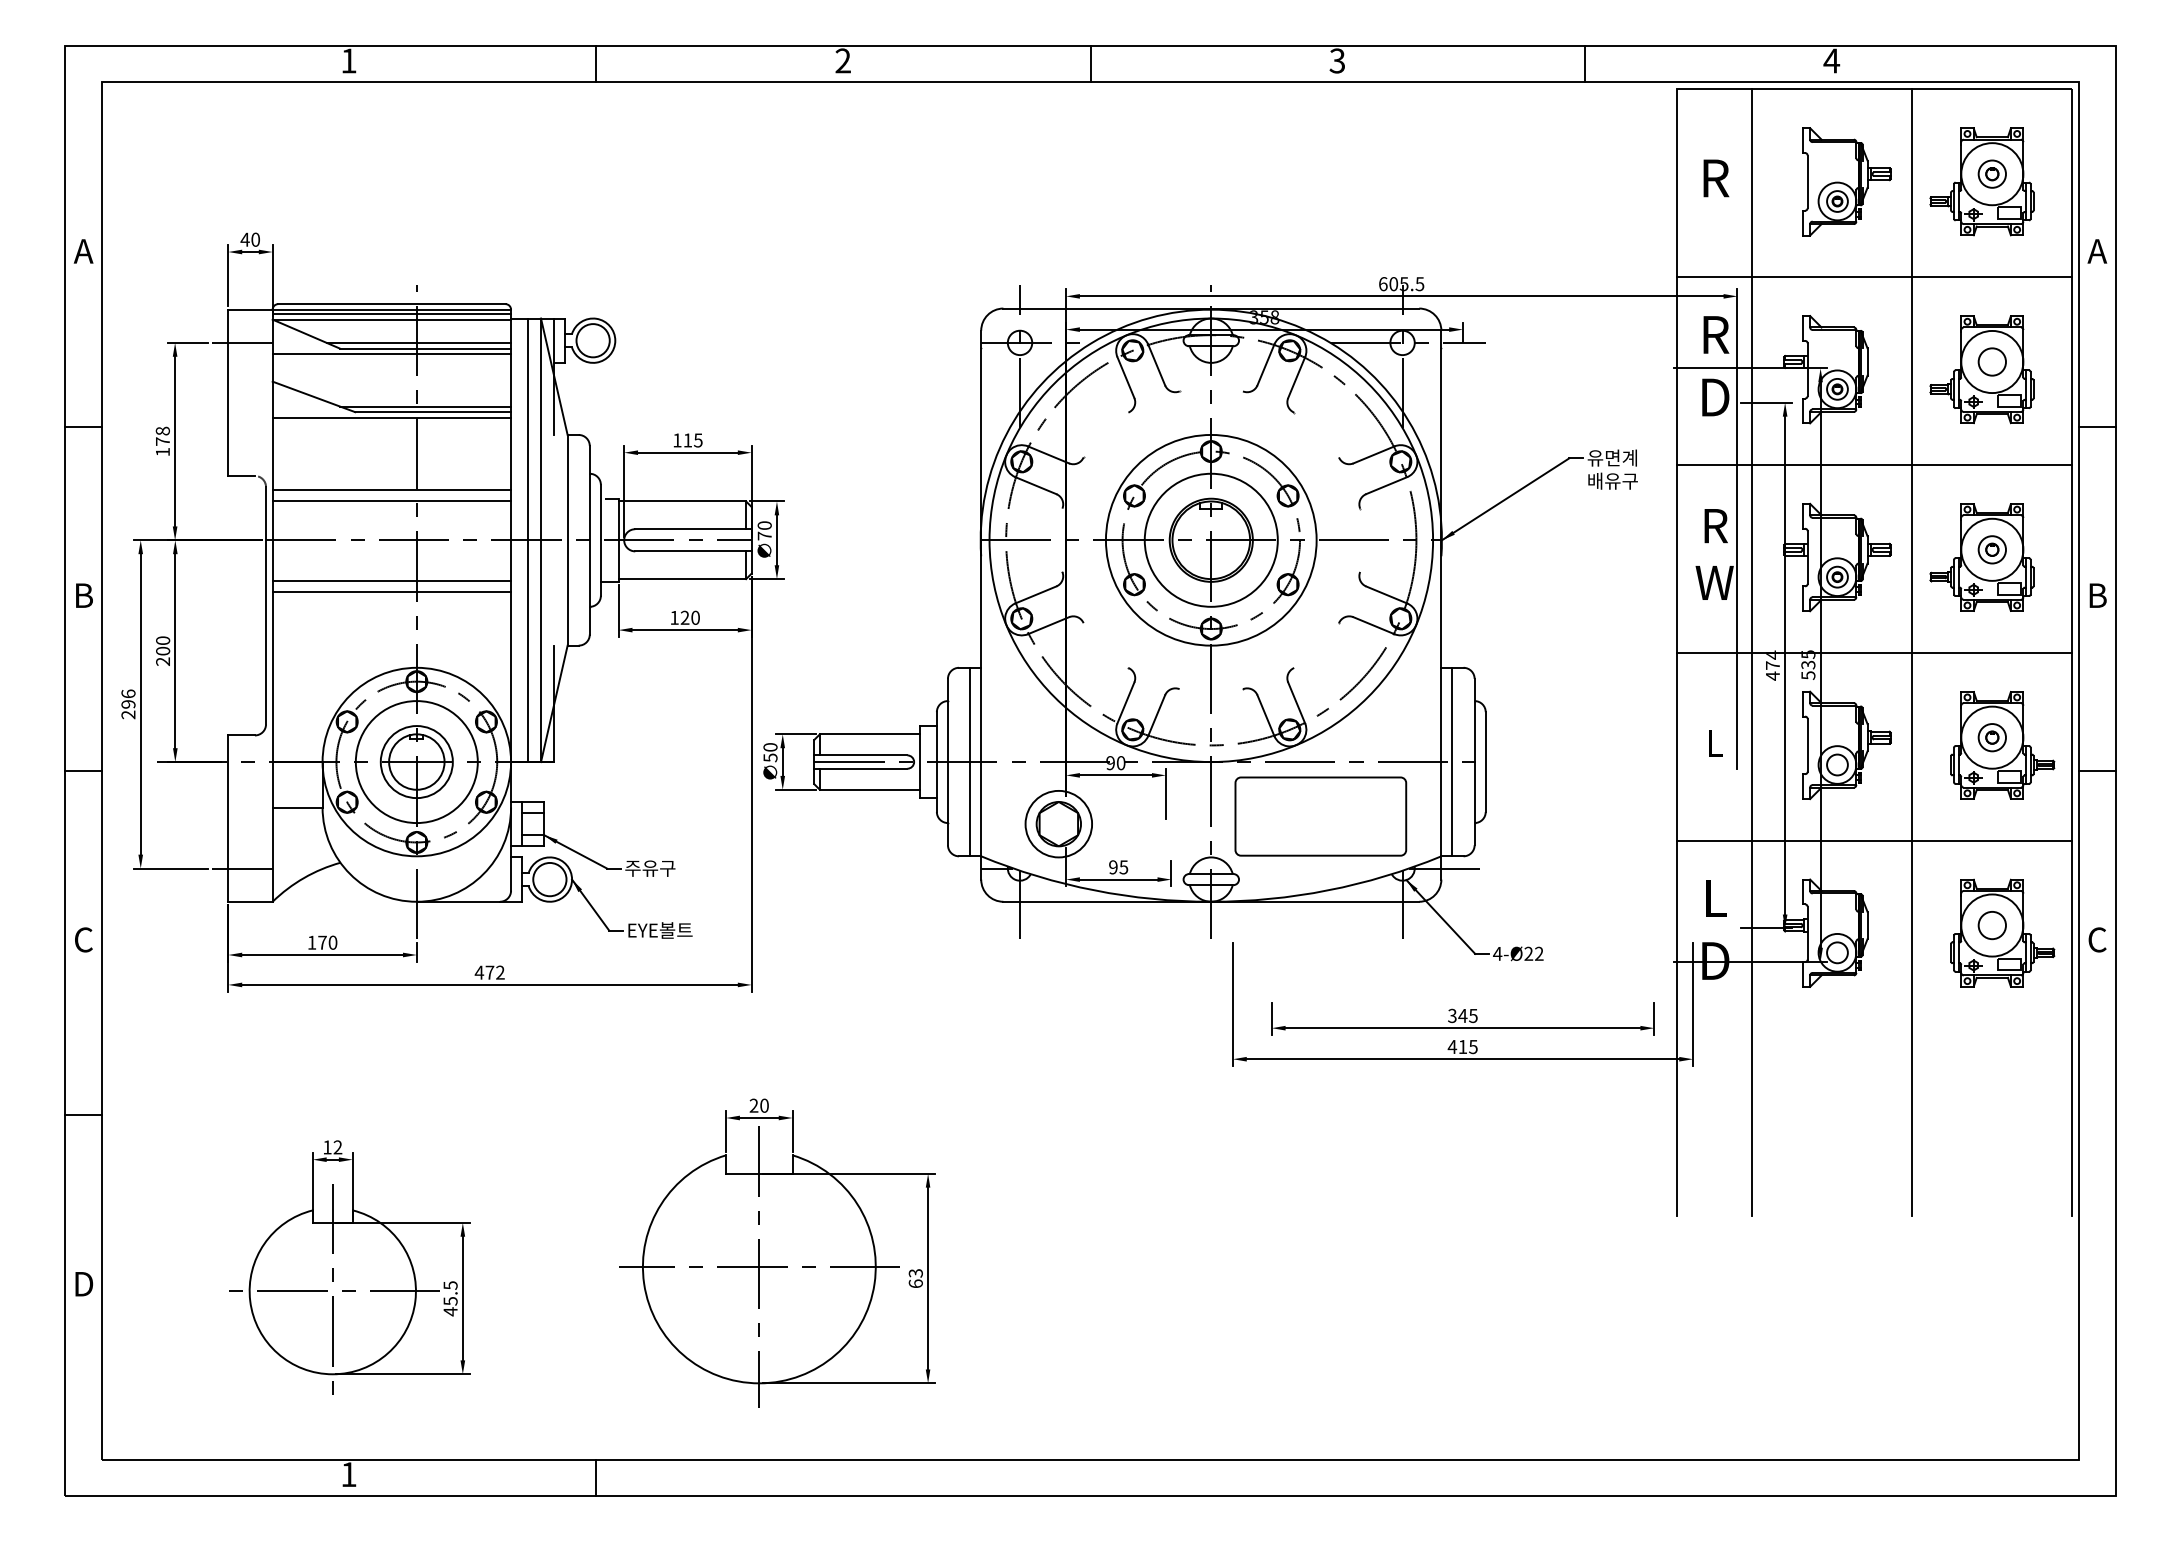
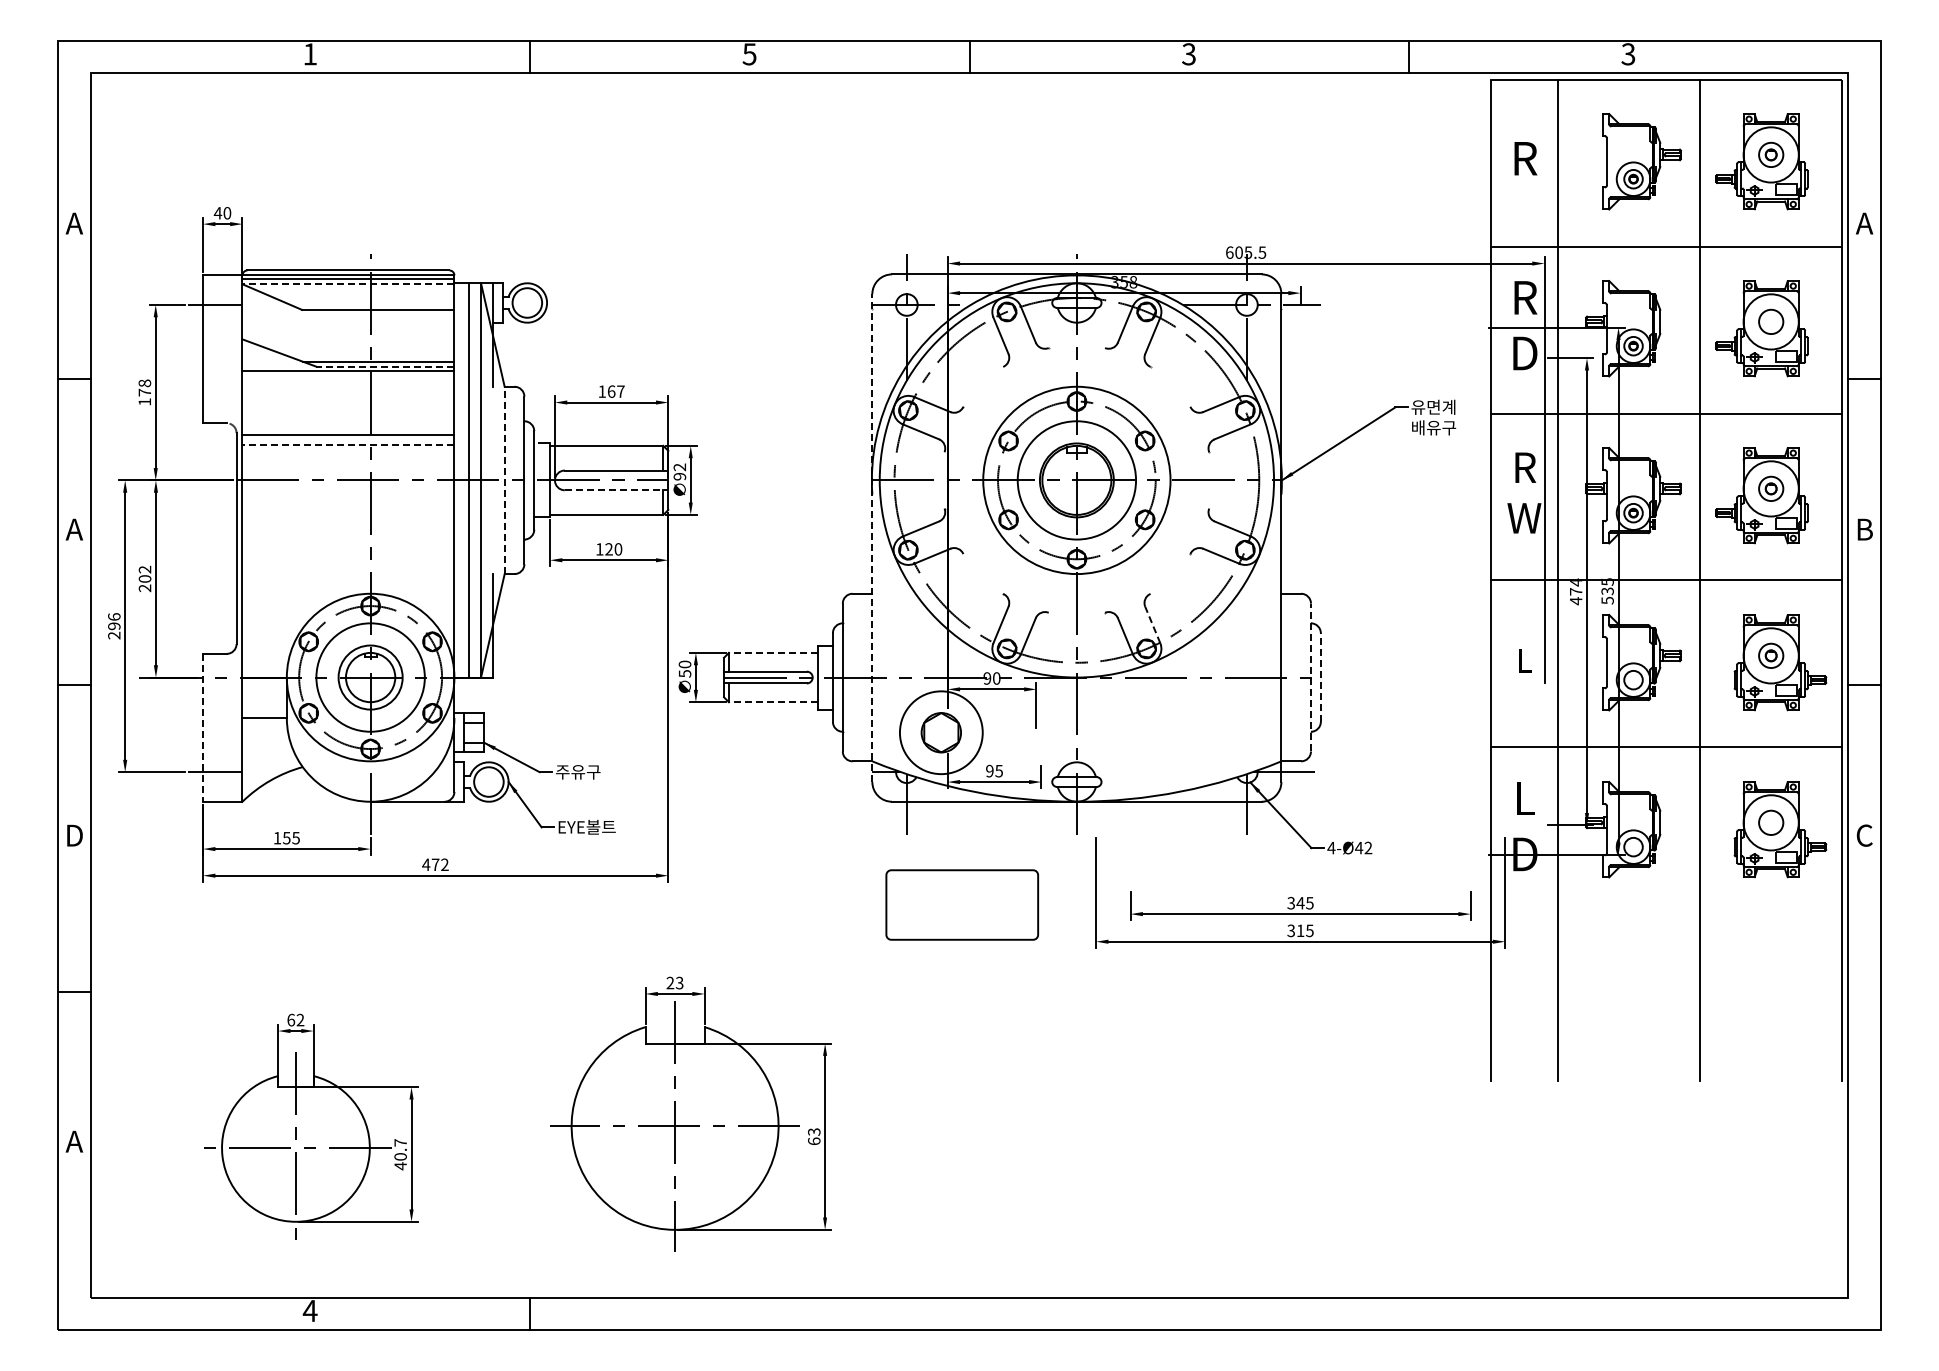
text: (843, 61) -> (749, 54), 2 -> 5
text: (1831, 61) -> (1628, 54), 4 -> 3
line: (391, 319) -> (348, 284), solid -> dashed
line: (418, 343) -> (372, 305), removed
line: (391, 353) -> (348, 314), removed
line: (432, 412) -> (384, 366), solid -> dashed
text: (693, 440) -> (616, 391), 115 -> 167
line: (391, 501) -> (348, 445), solid -> dashed
text: (764, 530) -> (679, 471), 70 -> 92
line: (567, 540) -> (504, 480), solid -> dashed
line: (693, 551) -> (616, 490), solid -> dashed
line: (391, 580) -> (348, 516), removed
line: (391, 592) -> (348, 526), removed
text: (83, 595) -> (74, 529), B -> A
line: (981, 605) -> (872, 538), solid -> dashed
text: (163, 640) -> (145, 569), 200 -> 202
line: (1296, 703) -> (1152, 625), solid -> dashed
line: (868, 733) -> (772, 652), solid -> dashed
line: (970, 762) -> (862, 677), removed
line: (1452, 762) -> (1291, 677), removed
line: (1474, 762) -> (1310, 677), solid -> dashed
line: (1485, 762) -> (1320, 677), solid -> dashed
line: (868, 790) -> (772, 702), solid -> dashed
part: (1321, 815) -> (962, 904), moved
line: (228, 818) -> (203, 727), solid -> dashed
circle: (1057, 823) -> (940, 732), size x1.4
text: (83, 939) -> (74, 835), C -> D
text: (327, 941) -> (291, 837), 170 -> 155
text: (1528, 953) -> (1358, 847), 4-Ø22 -> 4-Ø42
text: (1452, 1046) -> (1291, 930), 415 -> 315
text: (764, 1105) -> (679, 982), 20 -> 23
text: (327, 1146) -> (291, 1019), 12 -> 62
text: (83, 1283) -> (74, 1141), D -> A
text: (450, 1292) -> (400, 1149), 45.5 -> 40.7
text: (348, 1474) -> (309, 1310), 1 -> 4

